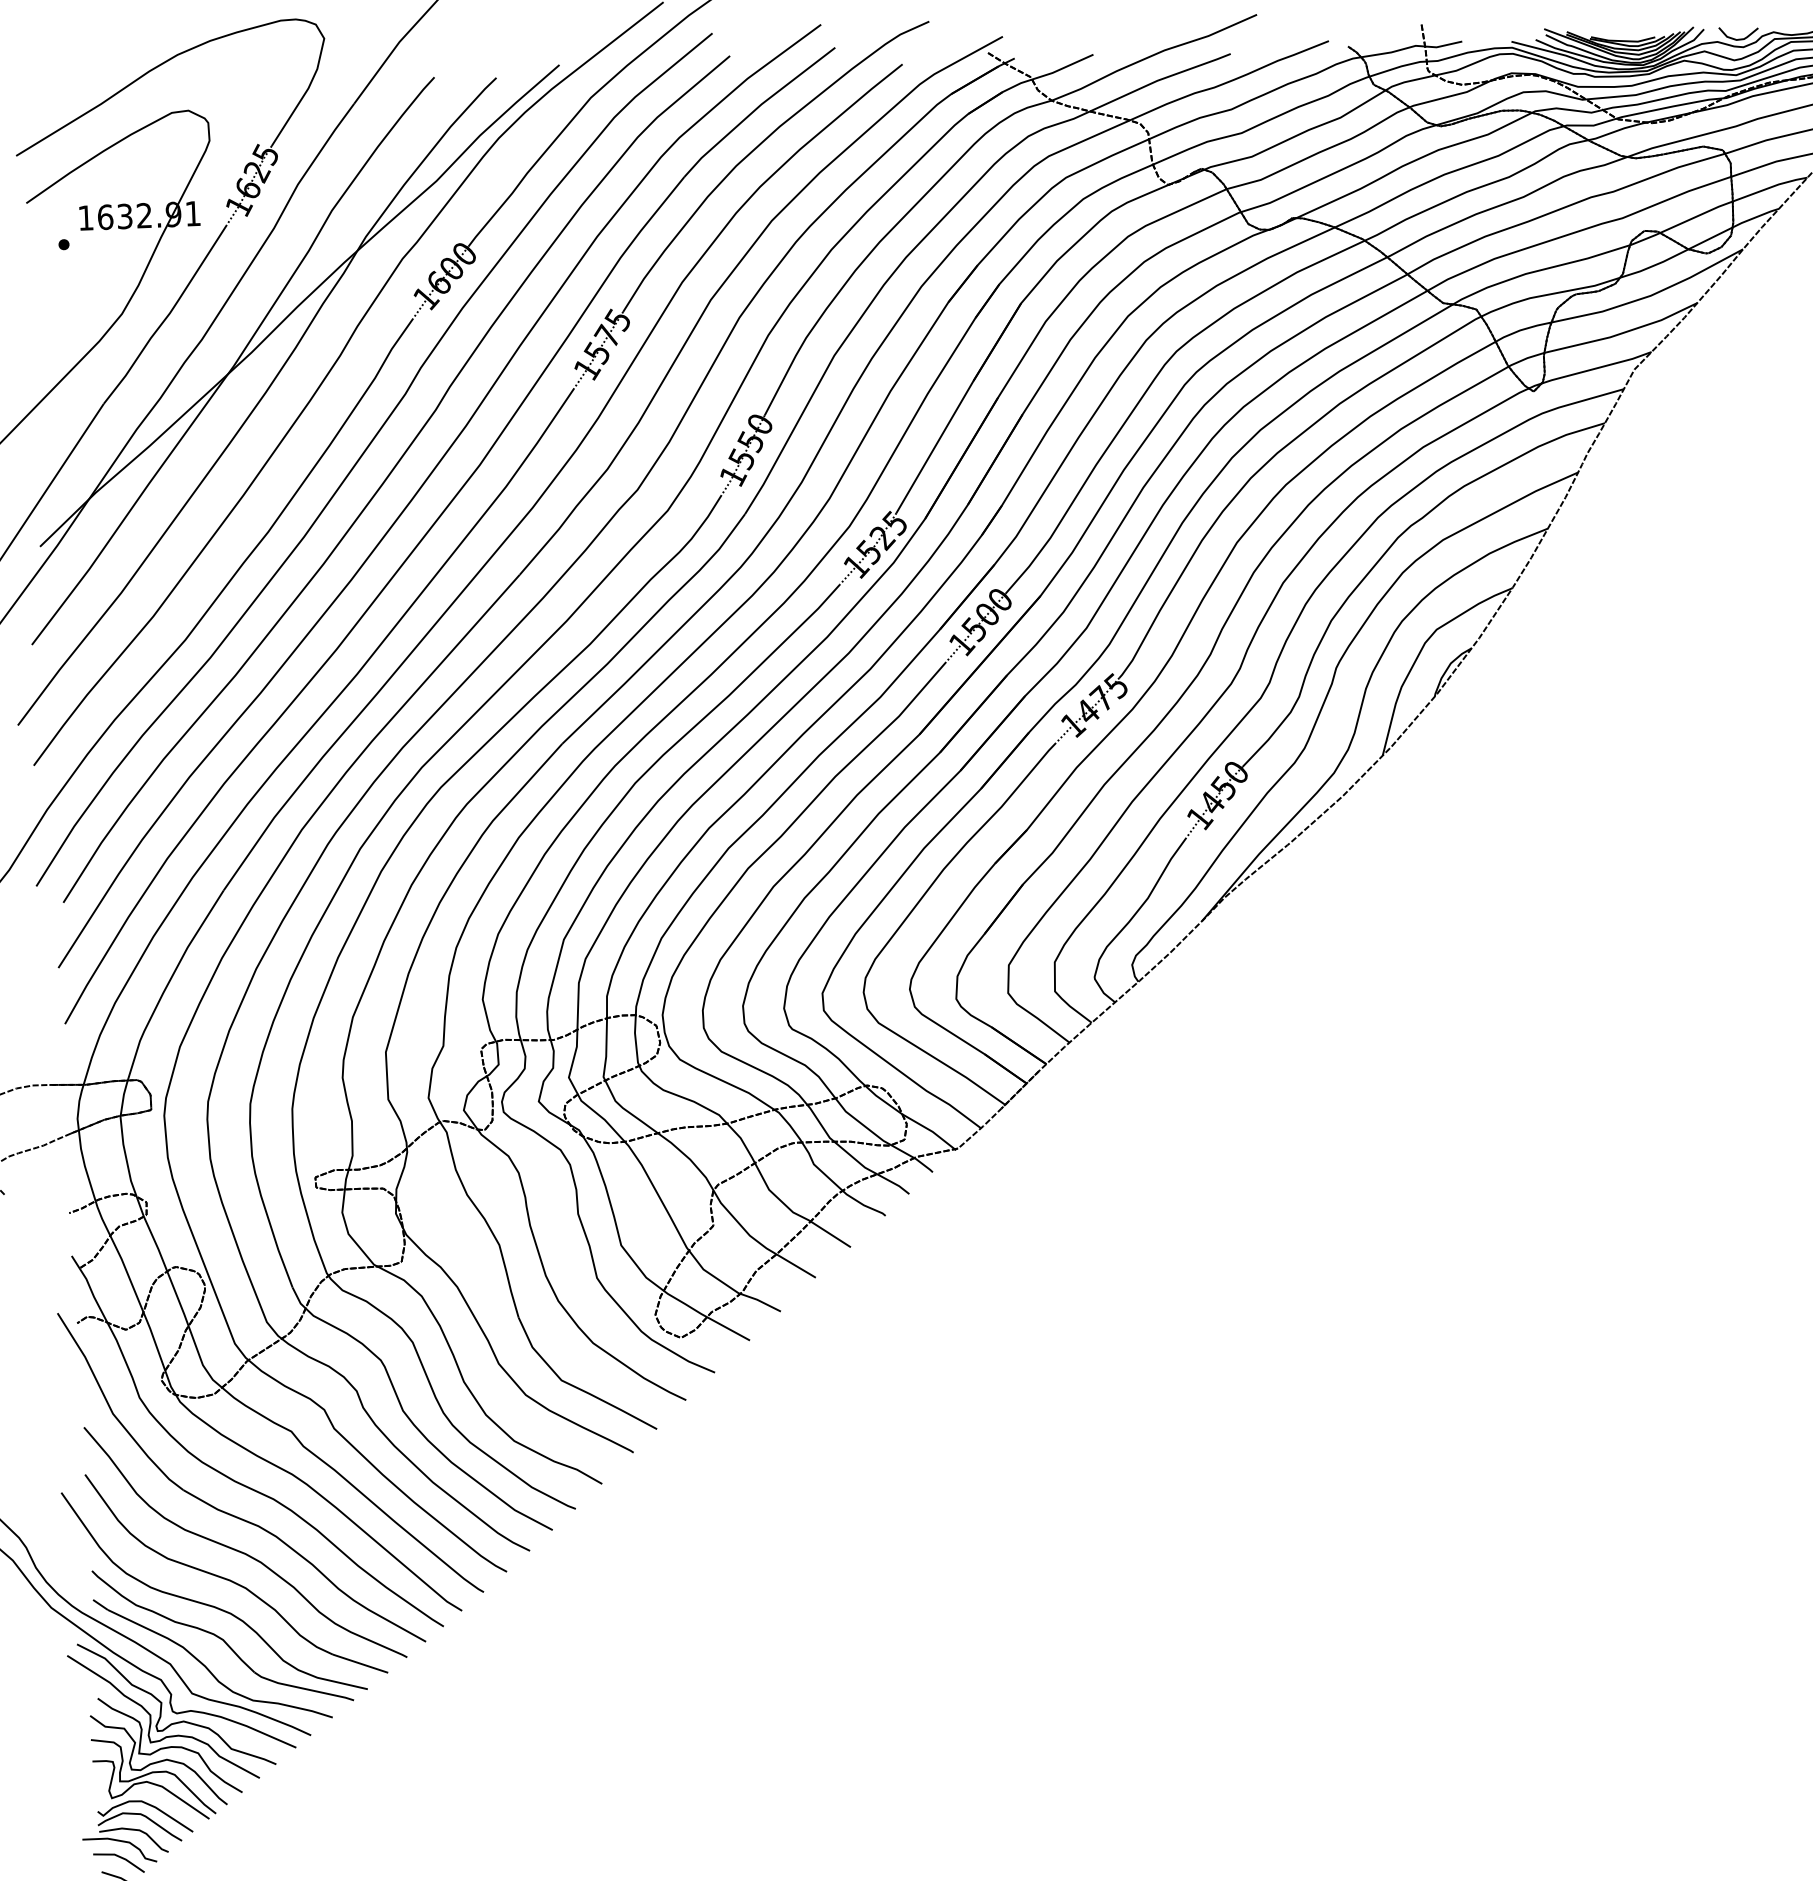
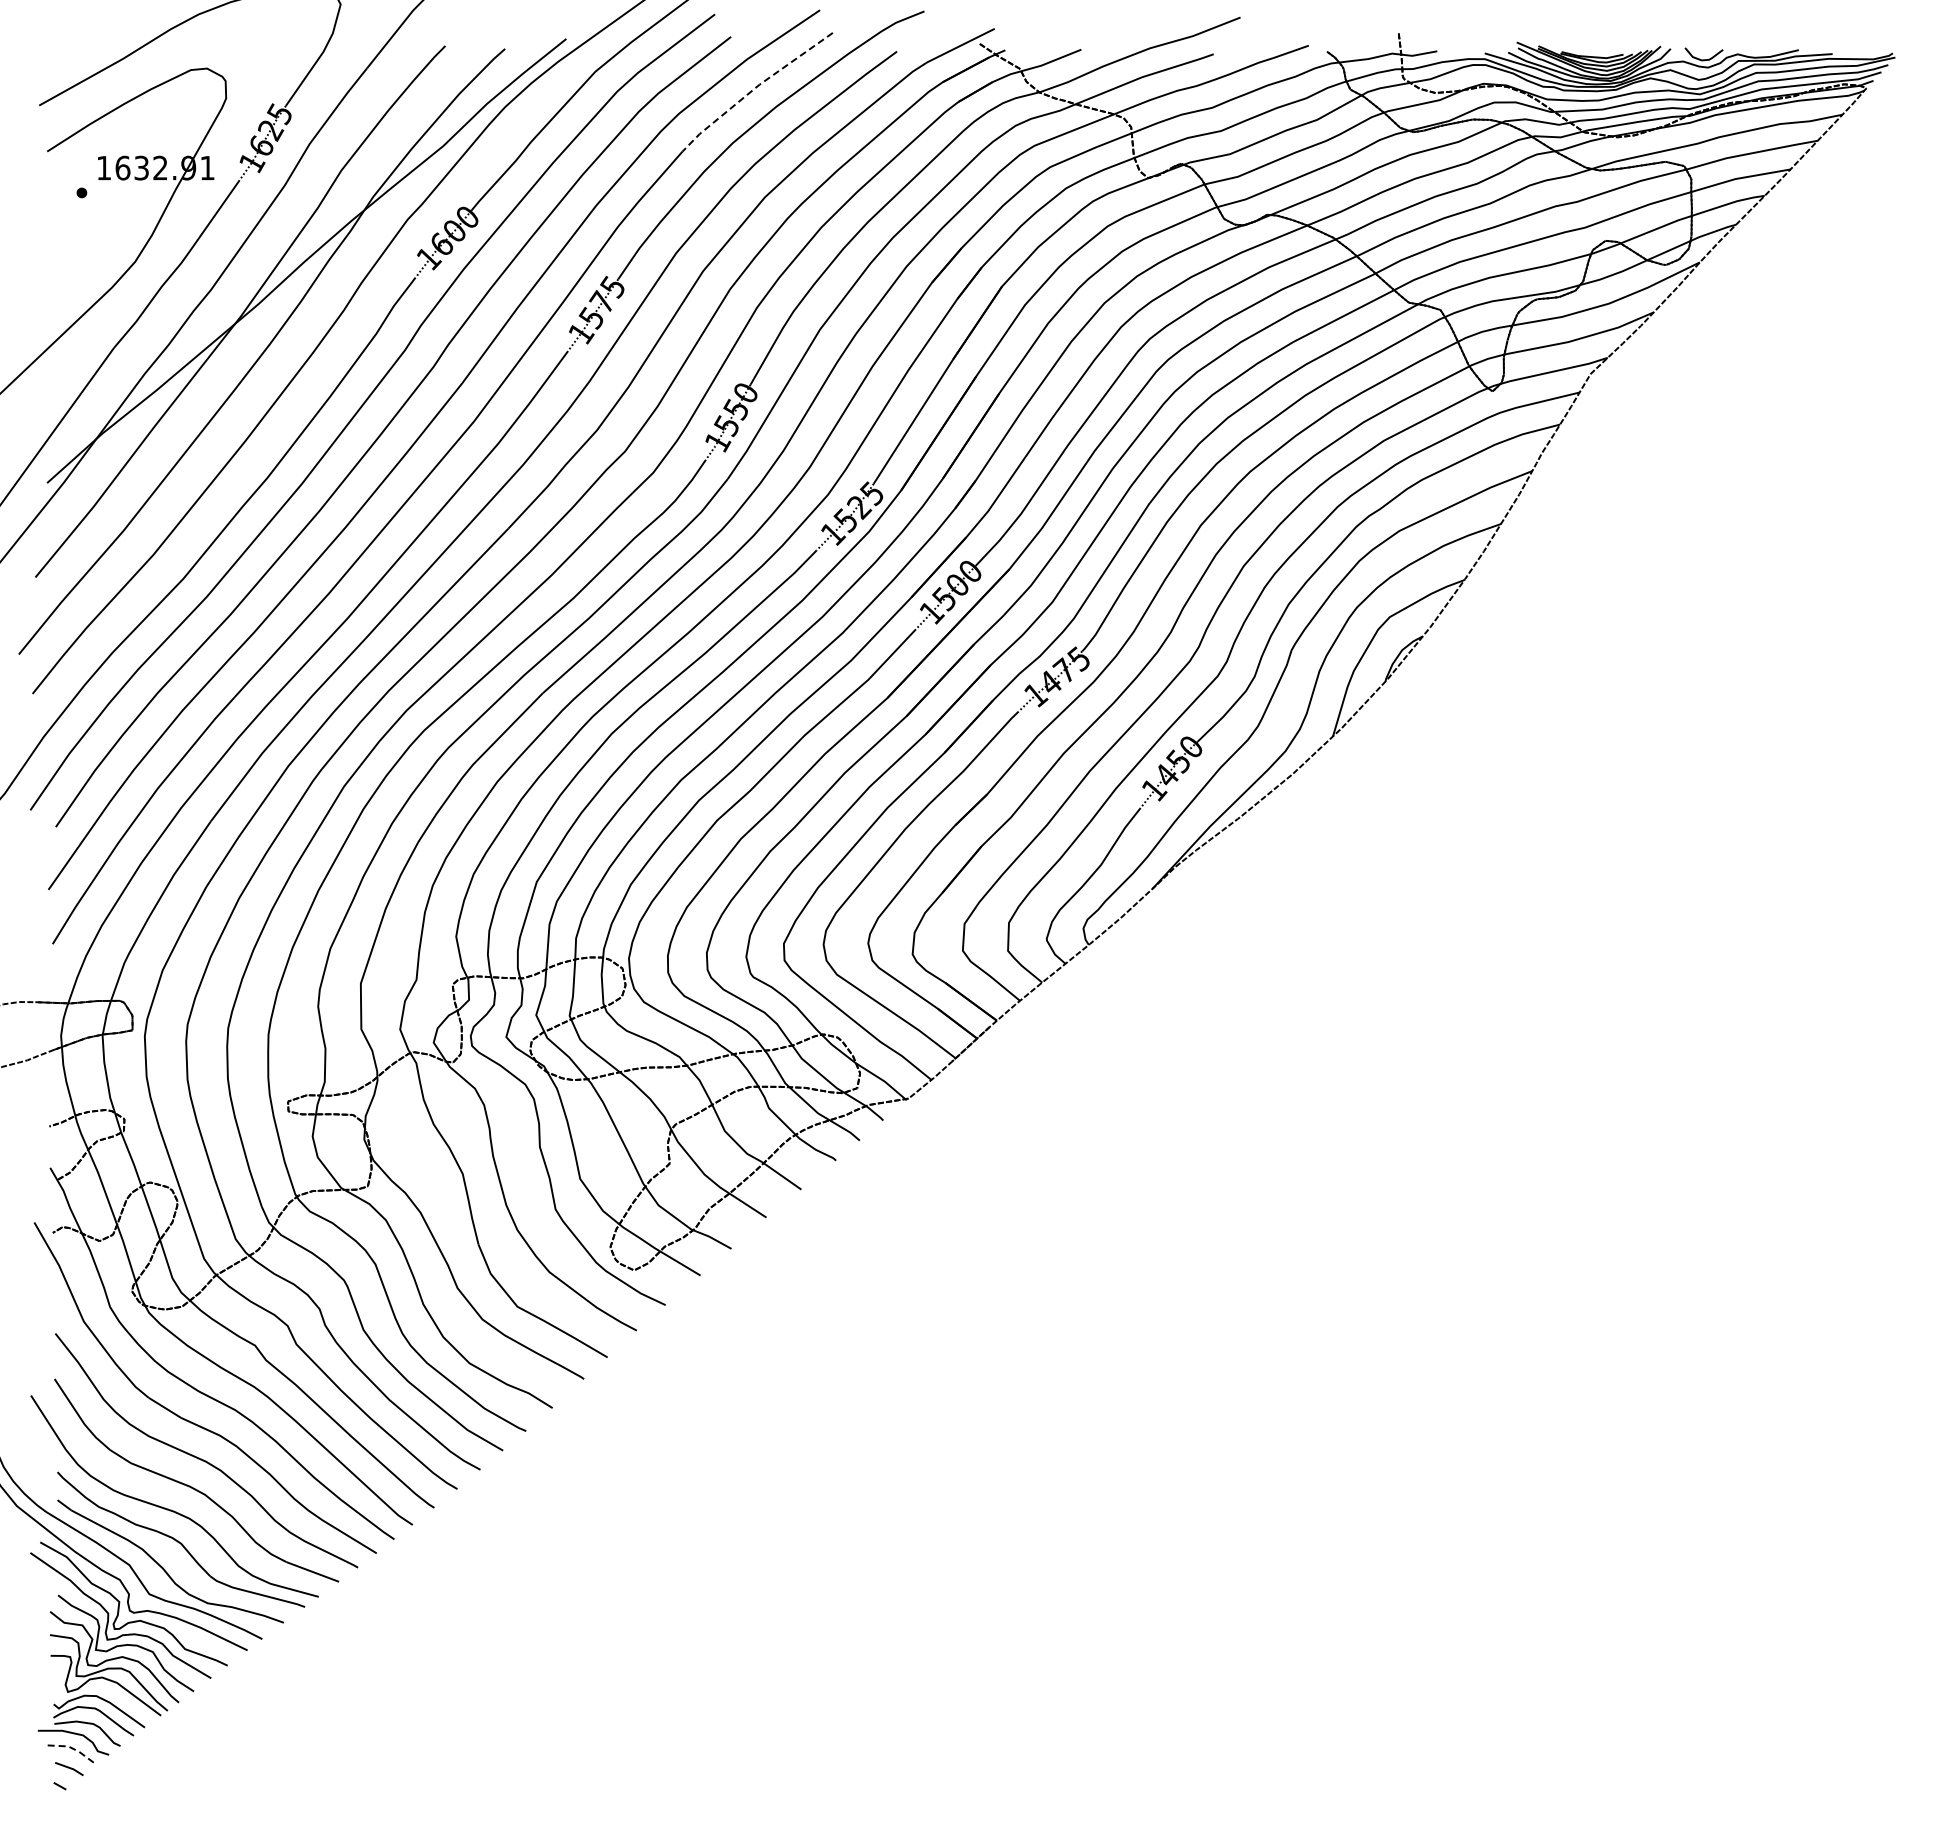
line: (756, 109) -> (754, 89), solid -> dashed
line: (121, 1857) -> (74, 1749), solid -> dashed

